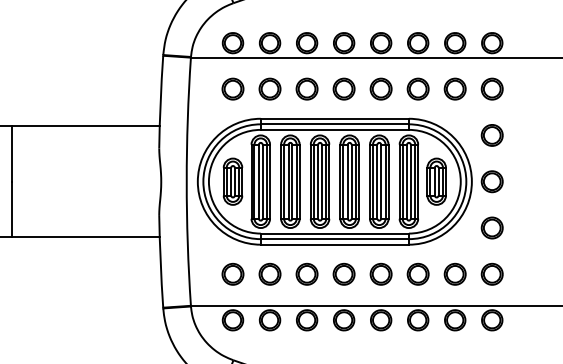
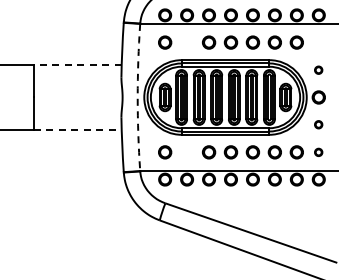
circle: (270, 88) -> (187, 42), removed
circle: (491, 88) -> (318, 42), removed
line: (85, 126) -> (77, 64), solid -> dashed
part: (491, 136) -> (318, 70), size x0.6
arc: (186, 181) -> (137, 97), solid -> dashed
part: (491, 227) -> (318, 124), size x0.6
line: (85, 237) -> (77, 130), solid -> dashed
circle: (270, 274) -> (187, 152), removed
circle: (491, 274) -> (318, 152), size x0.6

